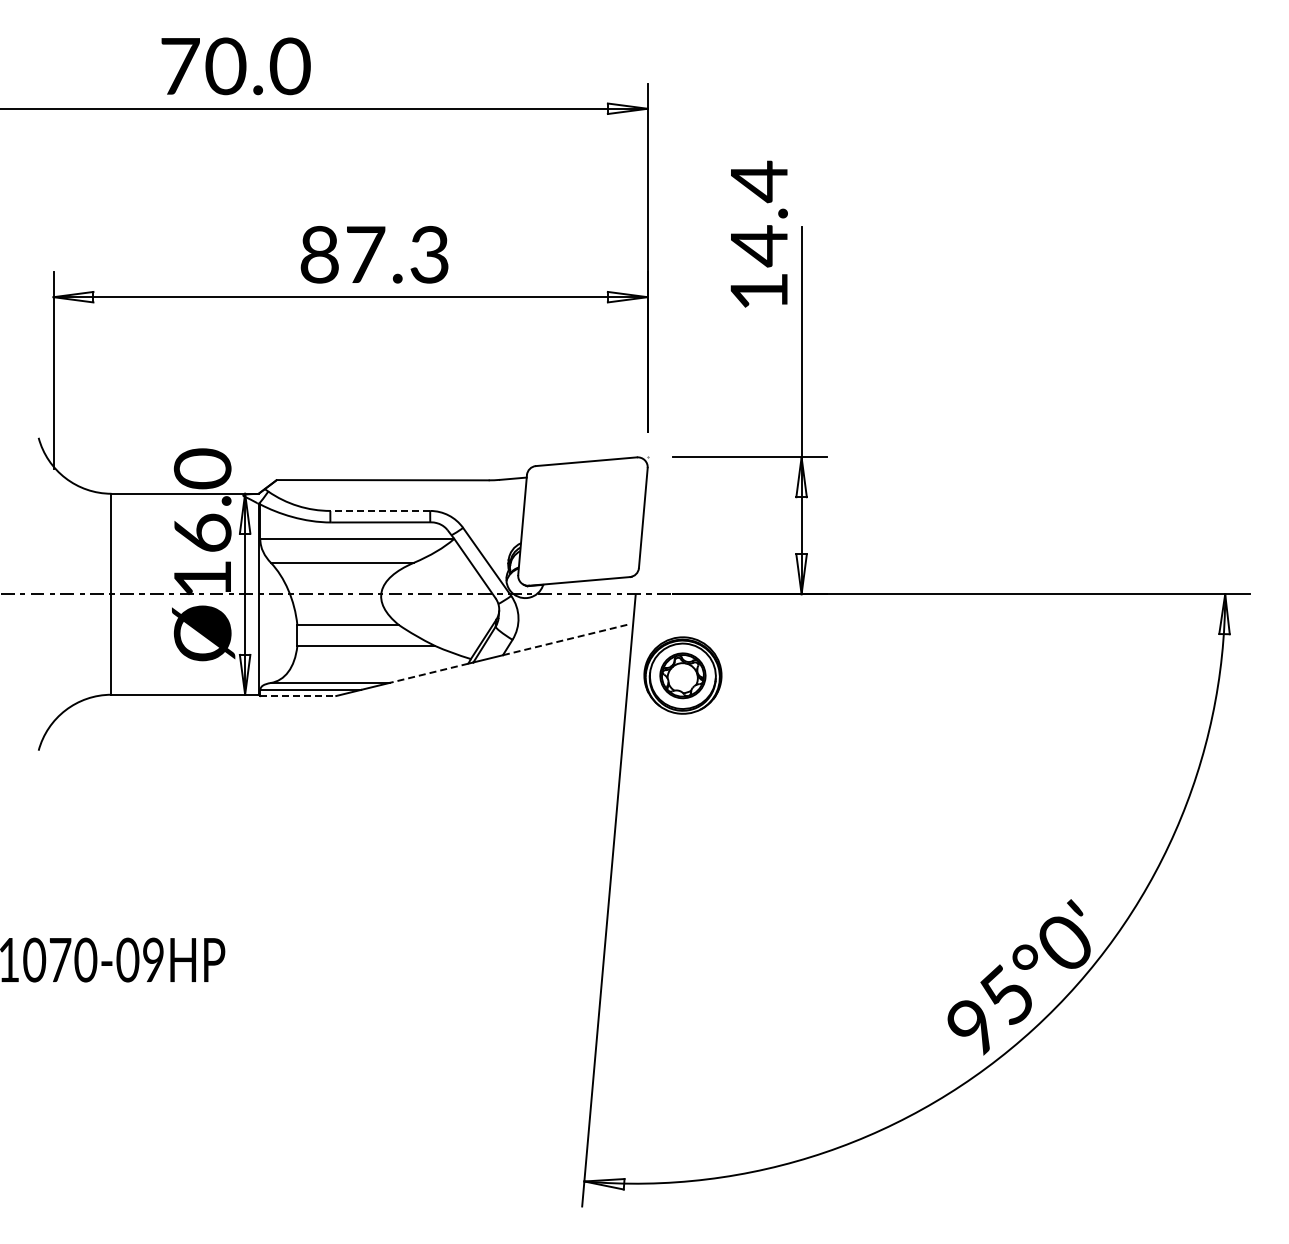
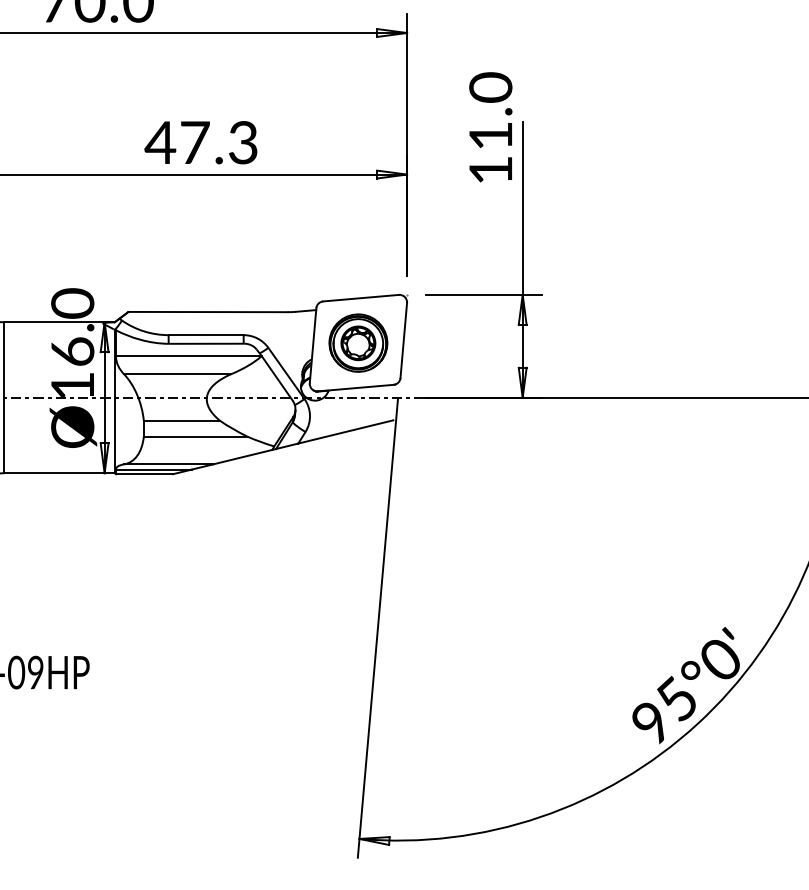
text: (758, 213) -> (490, 111), 14.4 -> 11.0
text: (319, 254) -> (160, 142), 87.3 -> 47.3
line: (380, 510) -> (206, 334), dashed -> solid
line: (566, 639) -> (346, 431), dashed -> solid
line: (428, 673) -> (242, 457), dashed -> solid
part: (682, 675) -> (358, 343), moved
line: (298, 696) -> (144, 474), dashed -> solid

